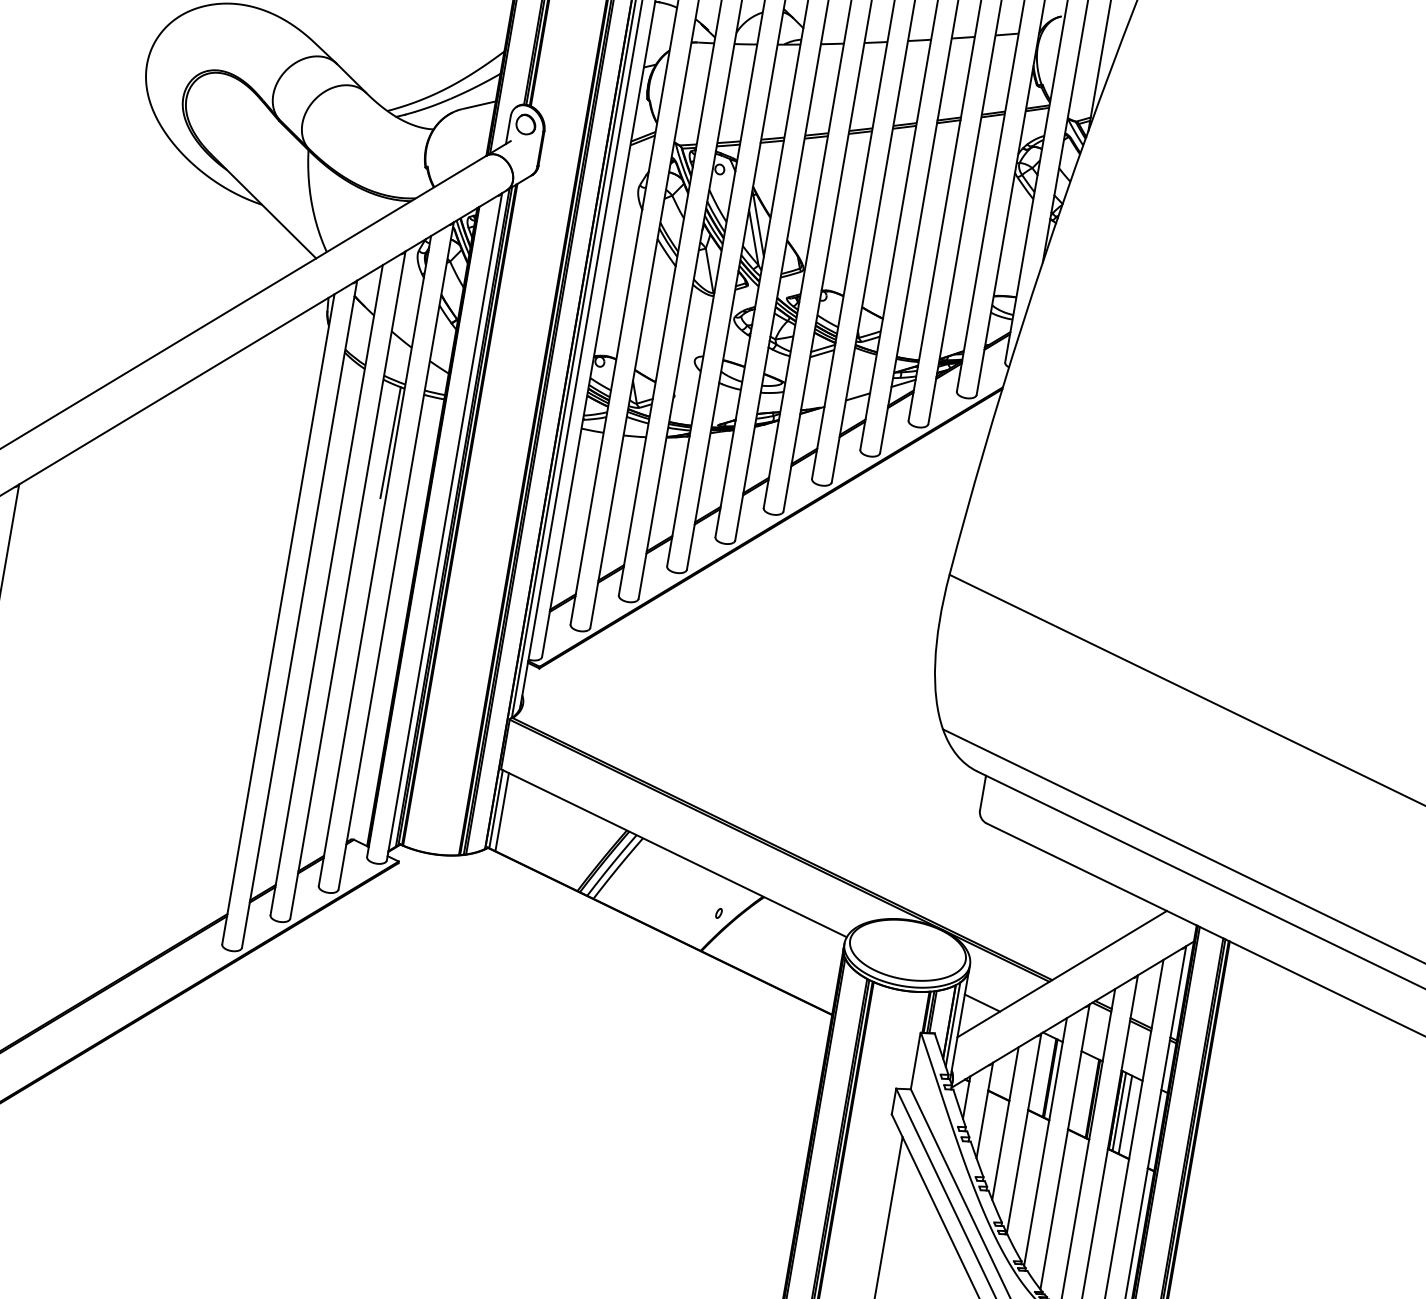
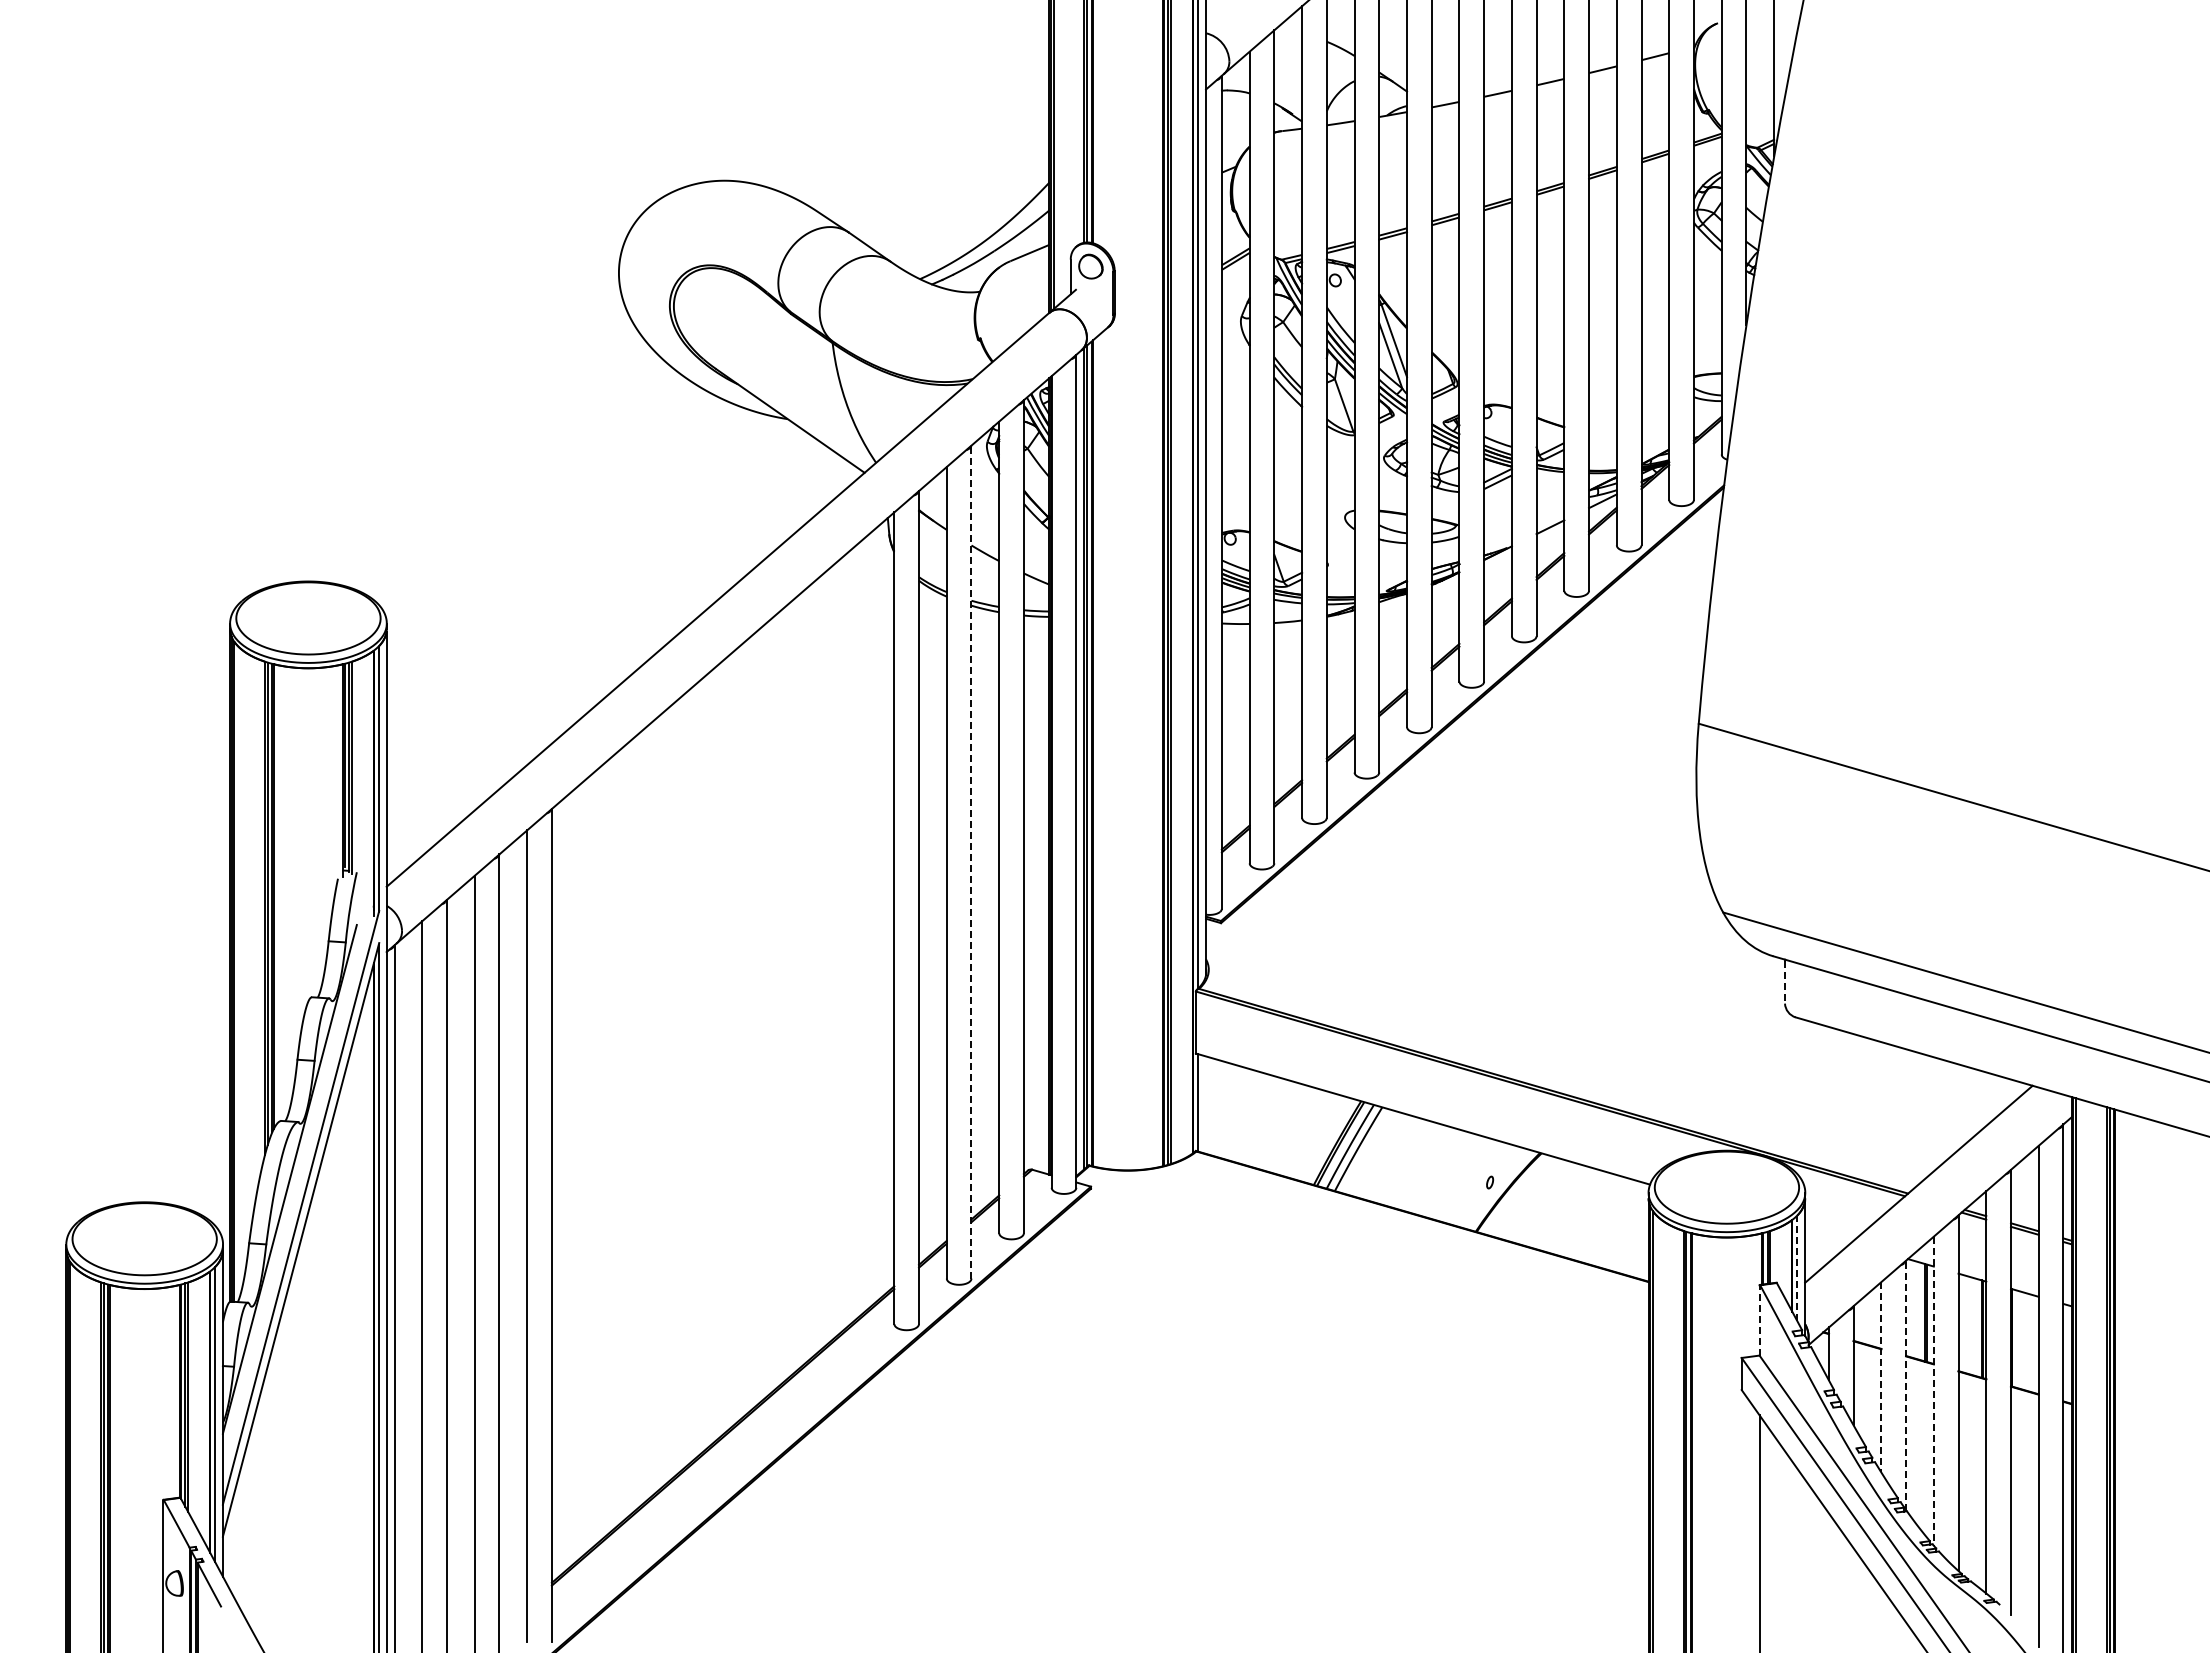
line: (390, 442) -> (993, 680), removed
line: (347, 585) -> (971, 862), solid -> dashed
line: (983, 794) -> (1785, 982), solid -> dashed
line: (502, 811) -> (1206, 1104), removed
line: (982, 1002) -> (1828, 1235), removed
line: (953, 1024) -> (1797, 1268), solid -> dashed
line: (915, 1061) -> (1759, 1320), solid -> dashed
line: (1119, 1112) -> (2017, 1339), removed
line: (1125, 1114) -> (2025, 1341), removed
line: (1005, 1123) -> (1881, 1377), solid -> dashed
line: (1024, 1133) -> (1906, 1385), solid -> dashed
line: (1045, 1142) -> (1933, 1391), solid -> dashed

